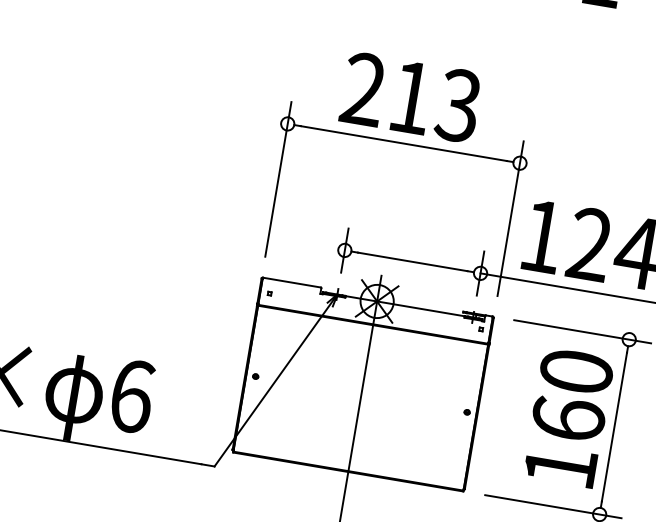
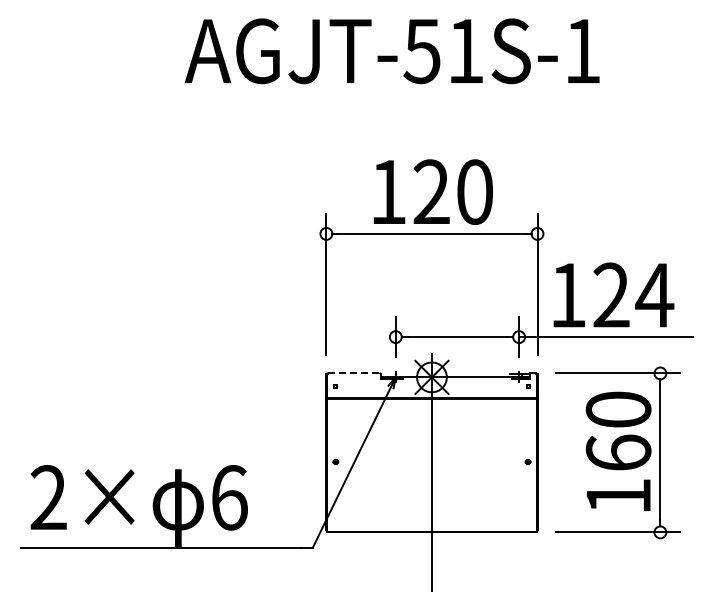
text: (411, 96) -> (431, 191), 213 -> 120
line: (292, 282) -> (354, 373), solid -> dashed

